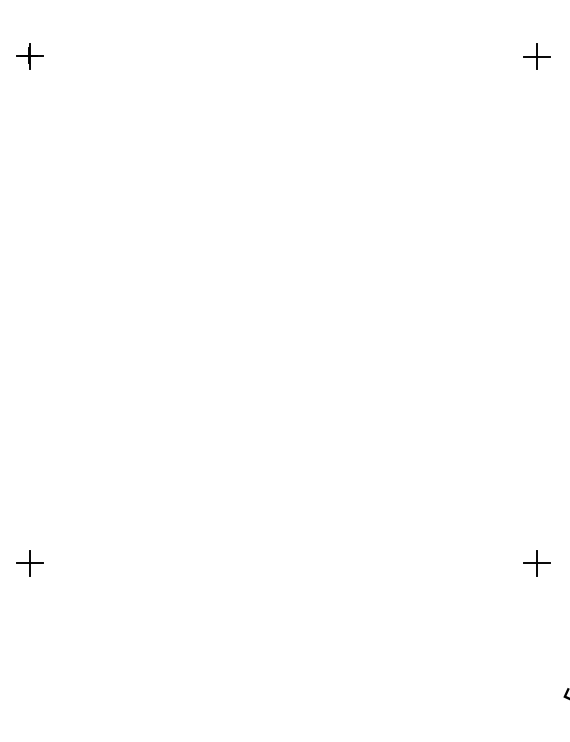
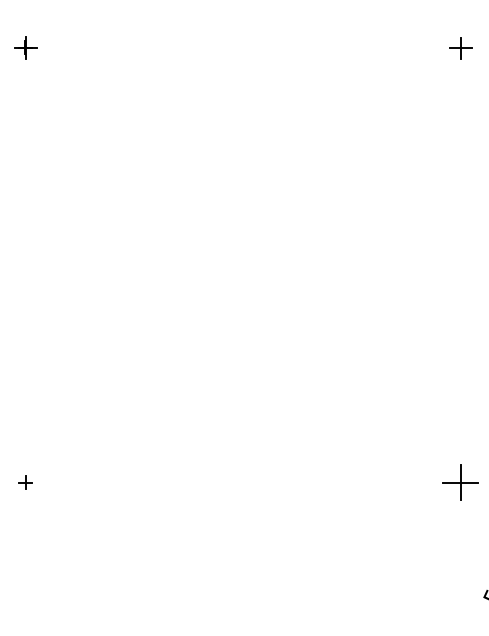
part: (29, 563) -> (25, 483), size x0.6
part: (536, 563) -> (460, 483), size x1.6

